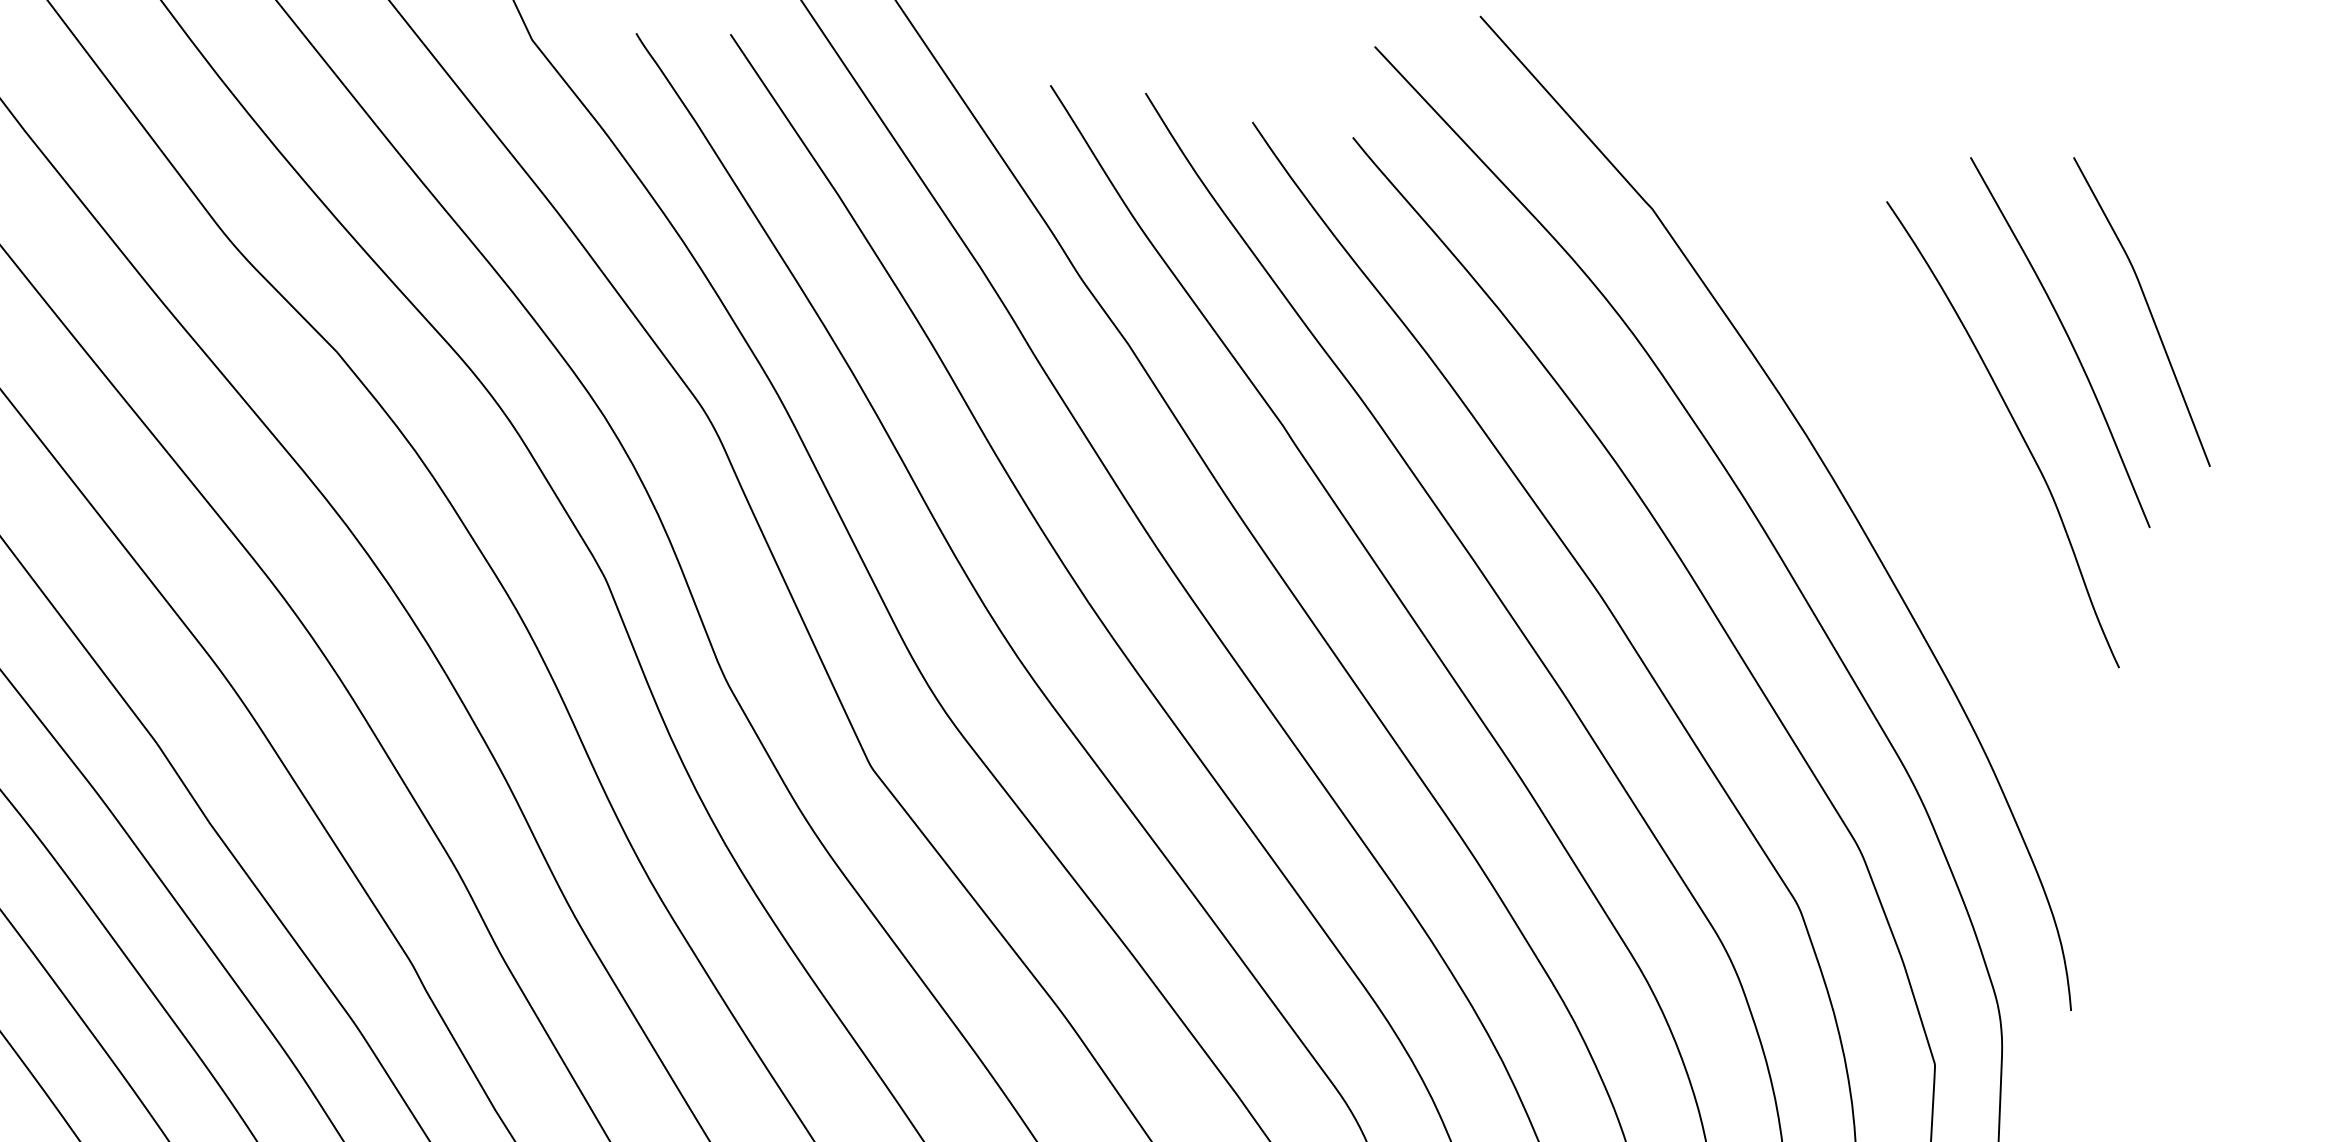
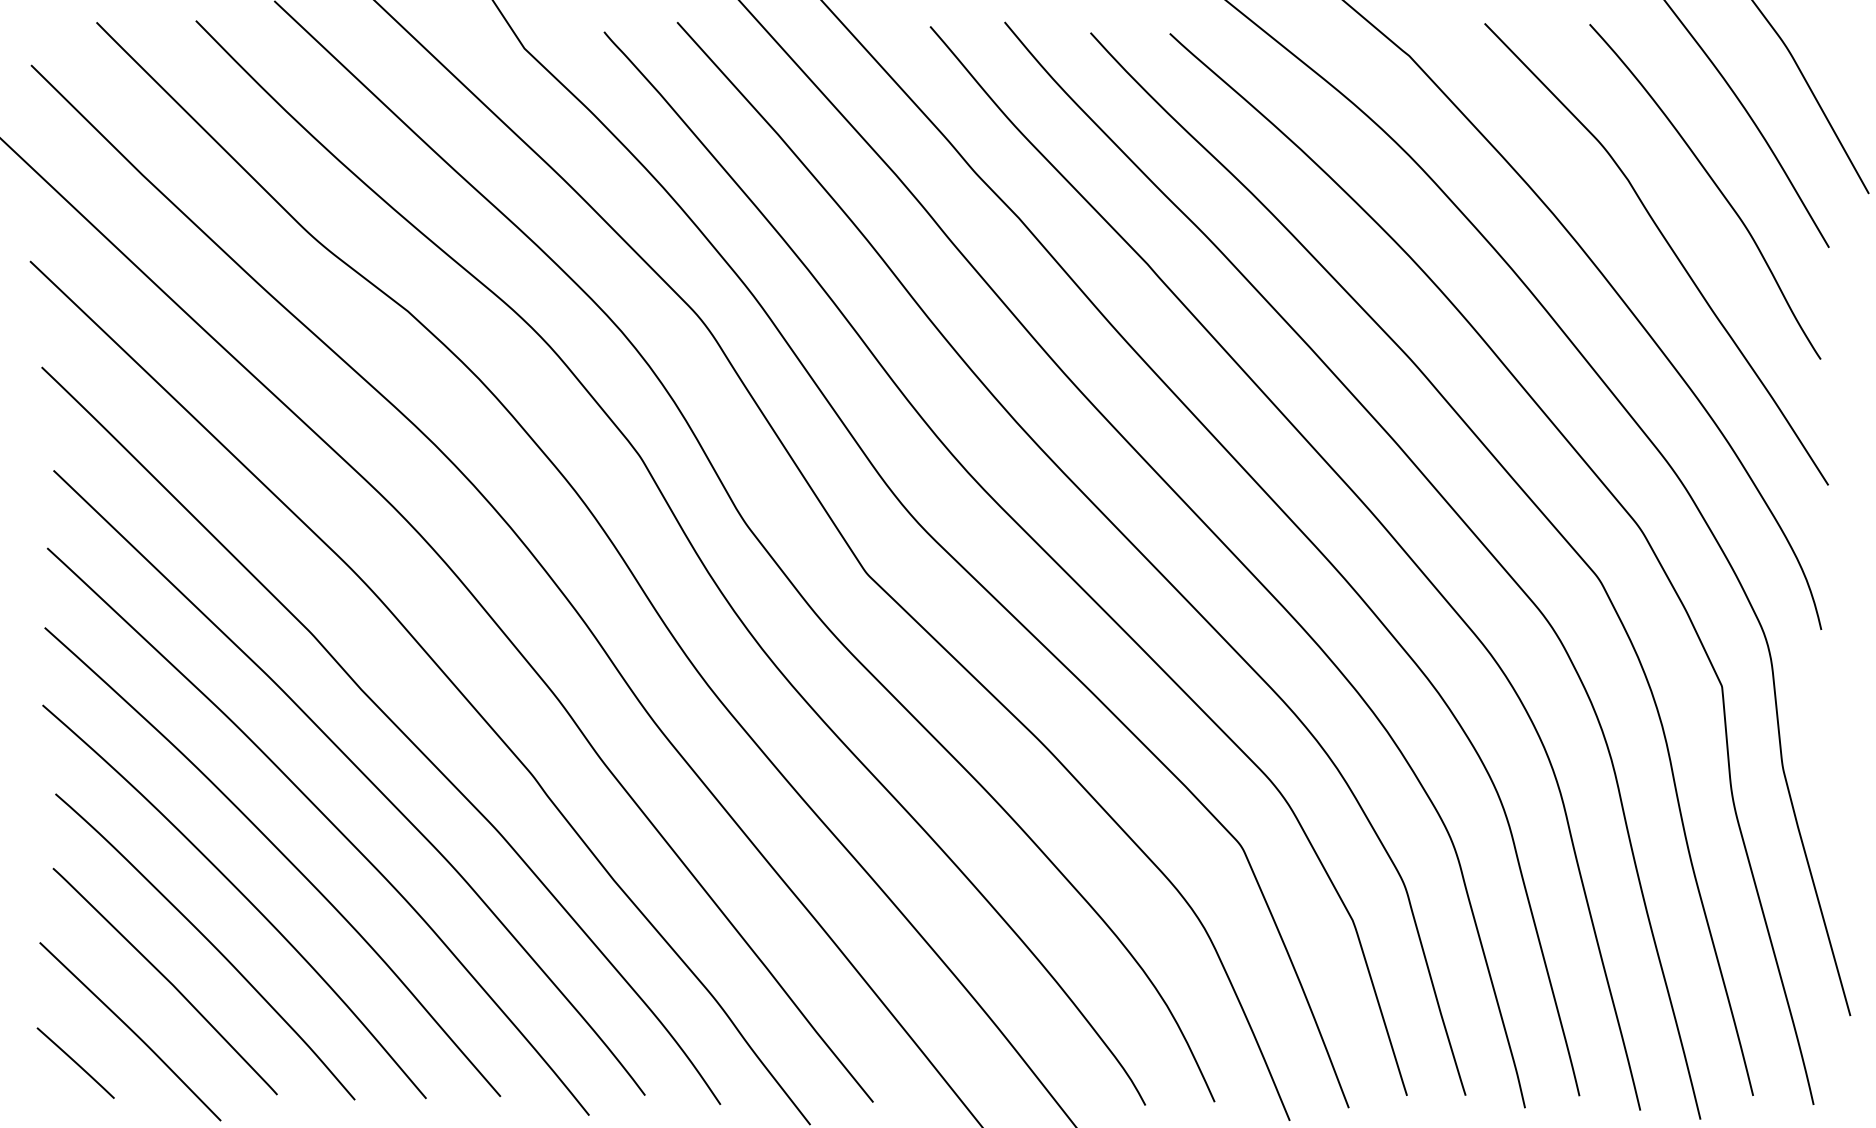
curve: (1947, 498) -> (1669, 247), added

